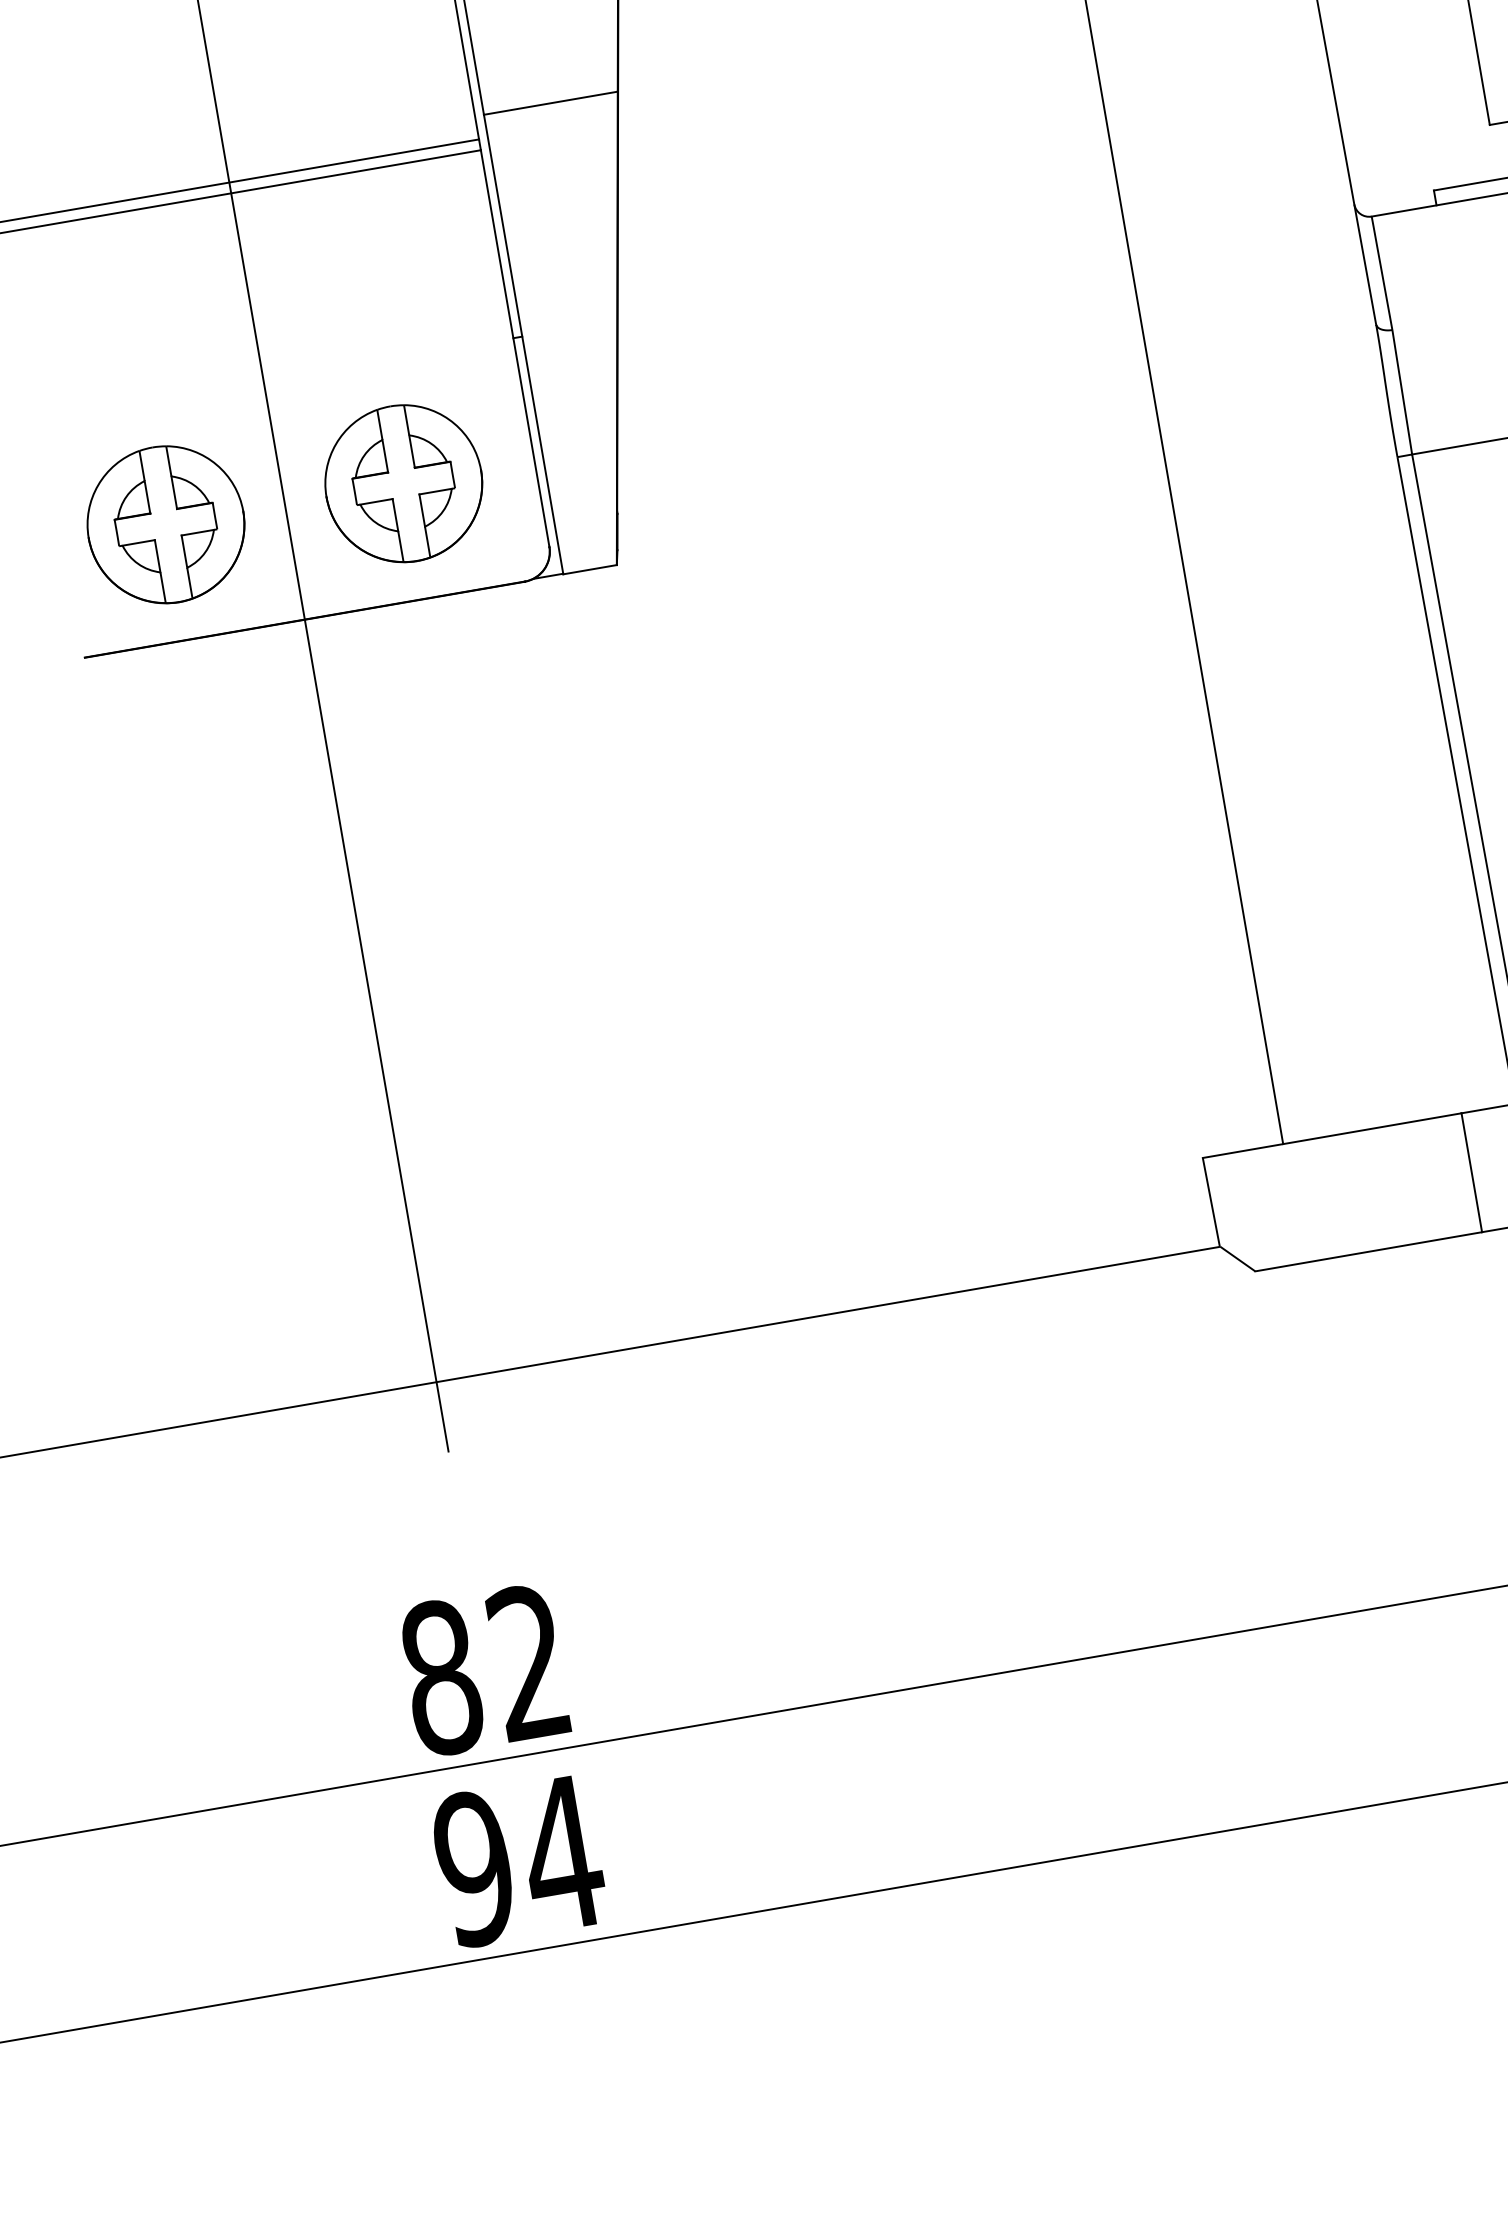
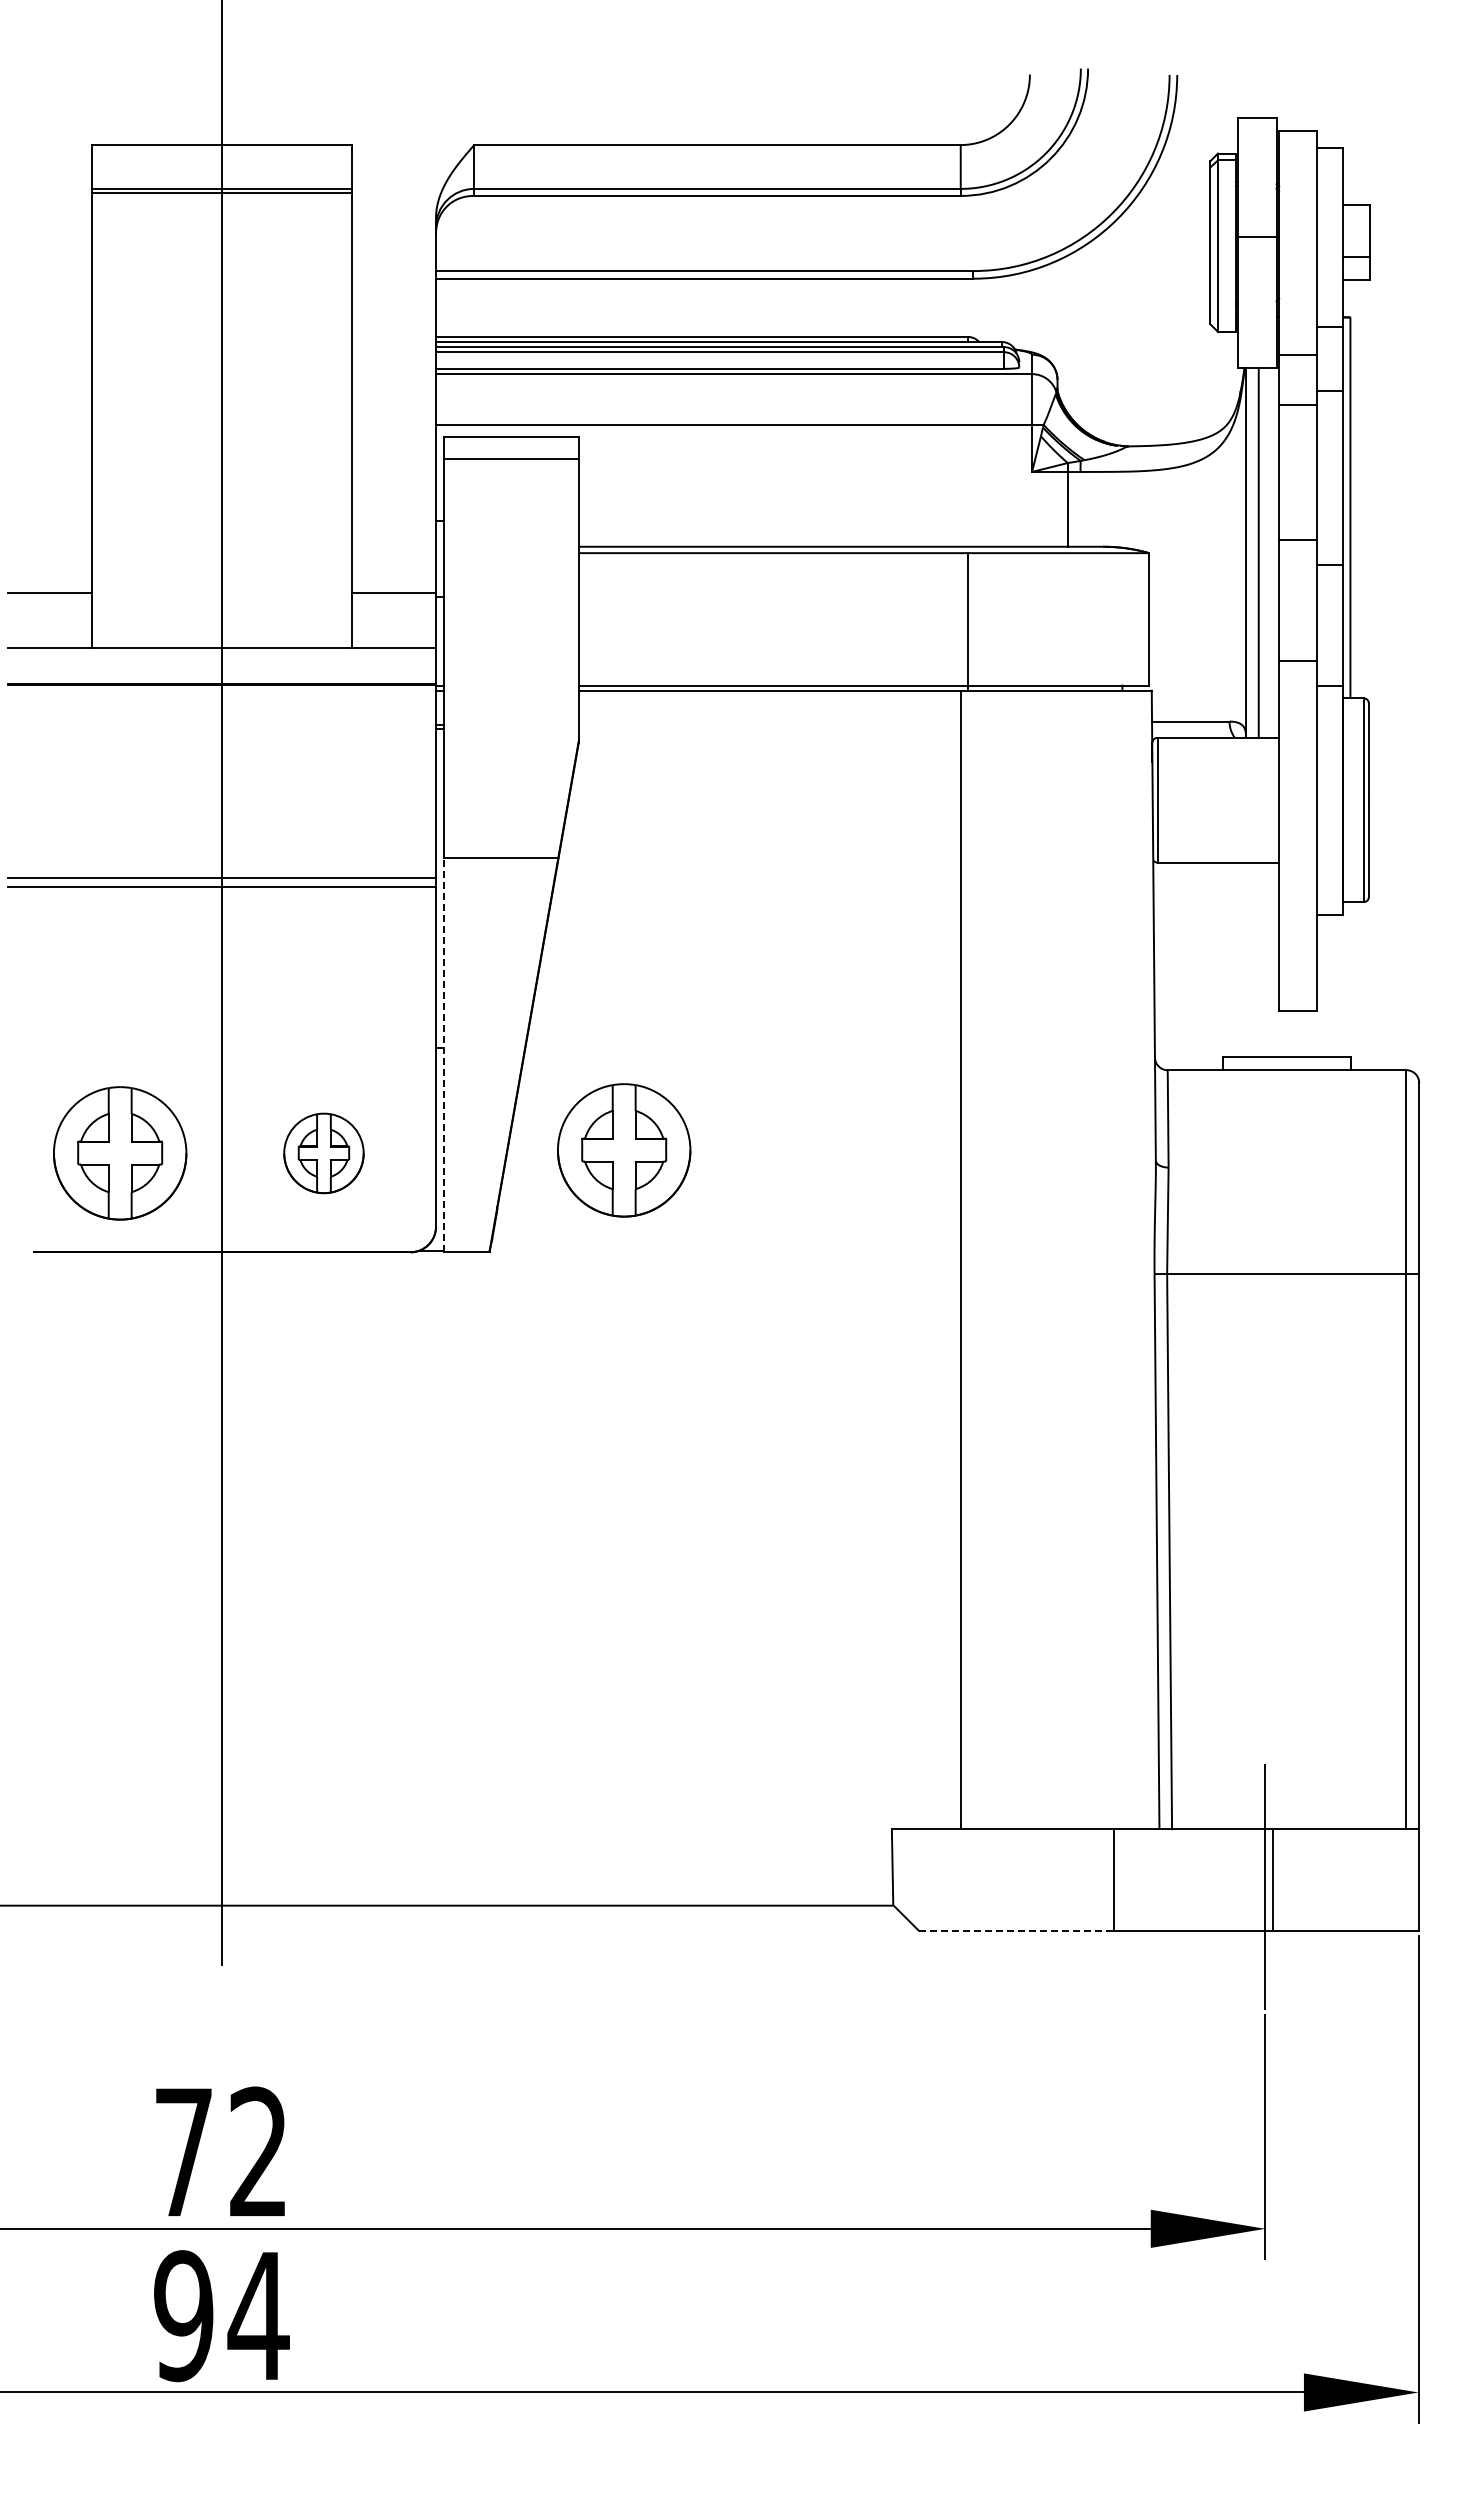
line: (523, 344) -> (443, 1054), solid -> dashed
part: (753, 419) -> (624, 1150), added
part: (403, 483) -> (323, 1153), size x0.6
line: (1368, 1252) -> (1016, 1931), solid -> dashed
text: (441, 1678) -> (183, 2152), 82 -> 72

